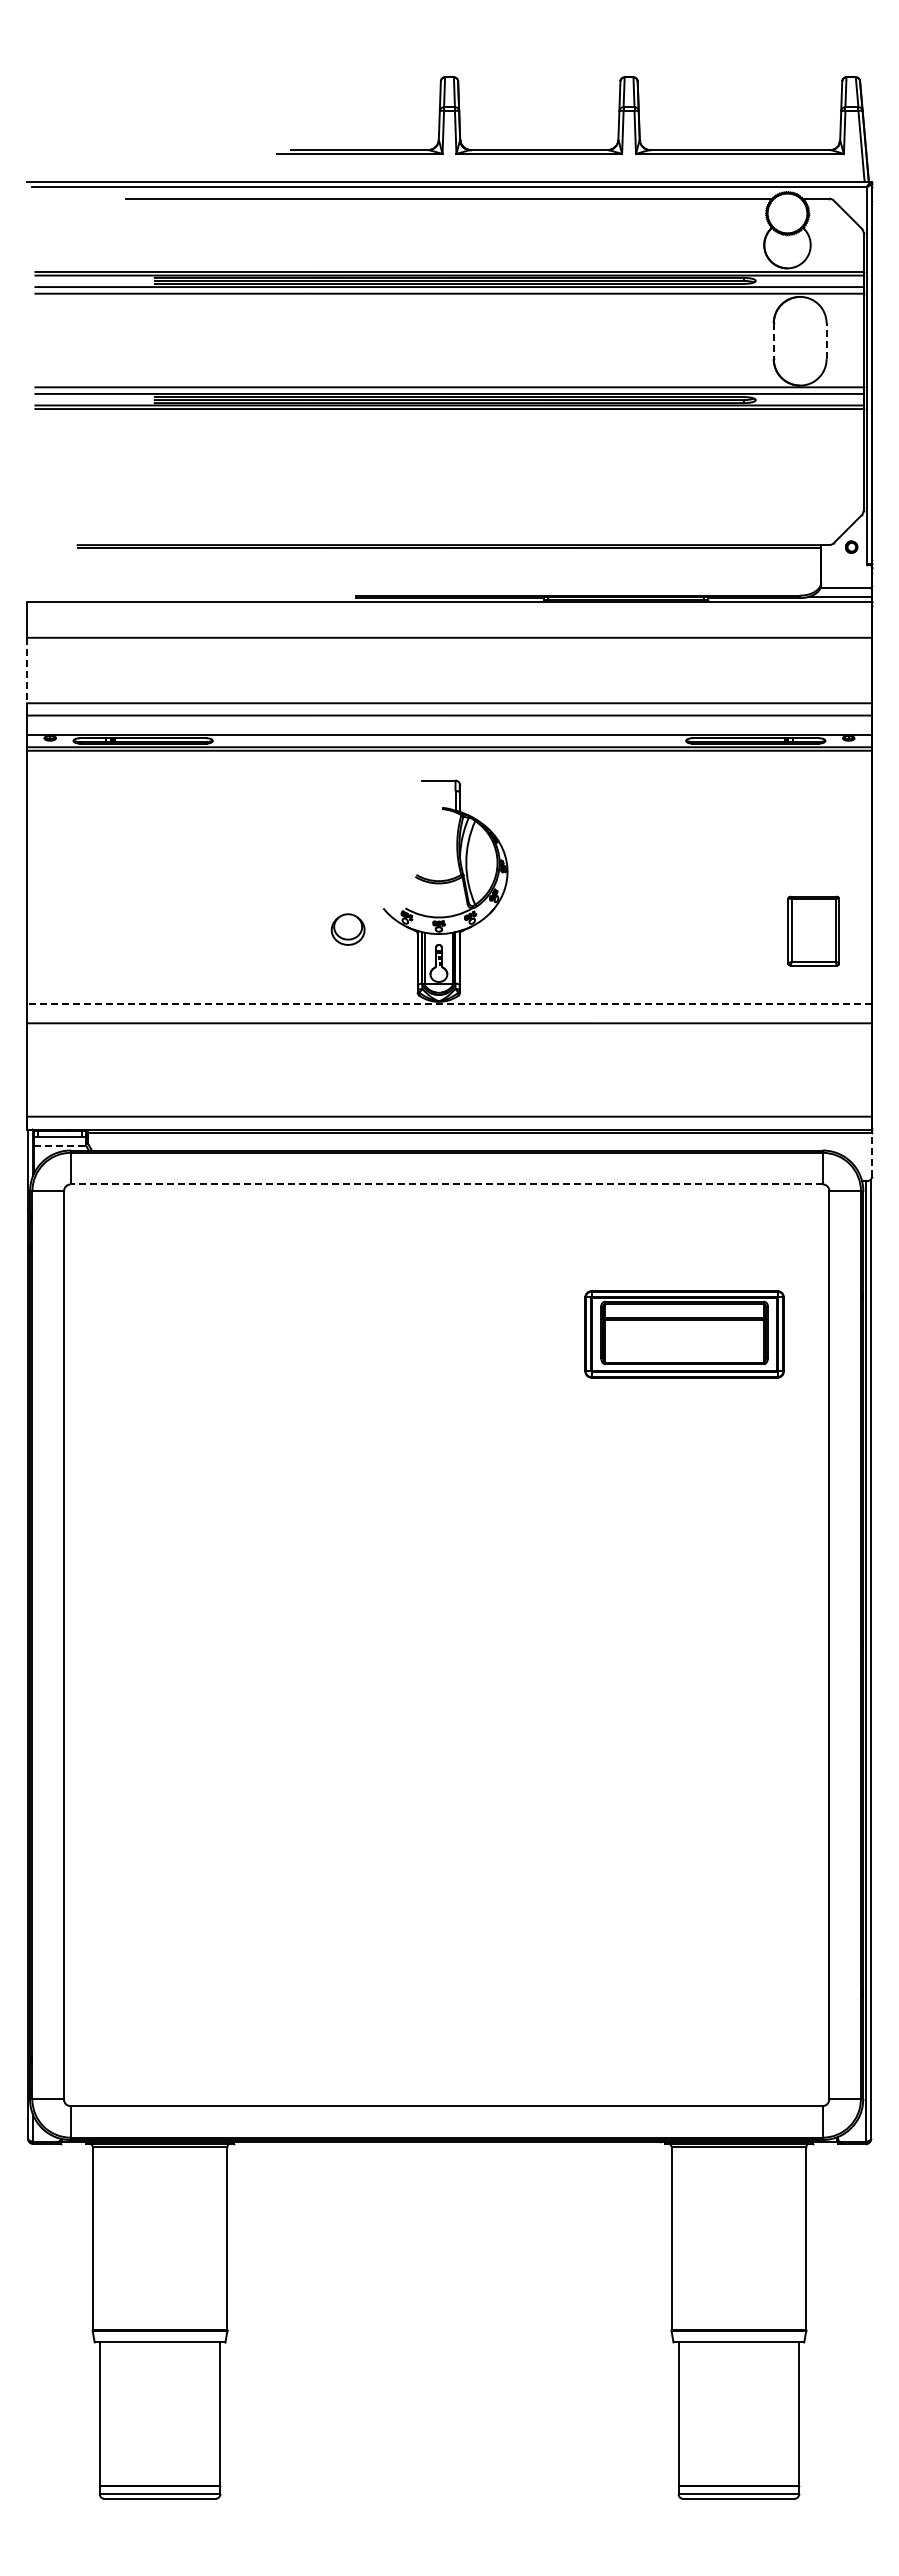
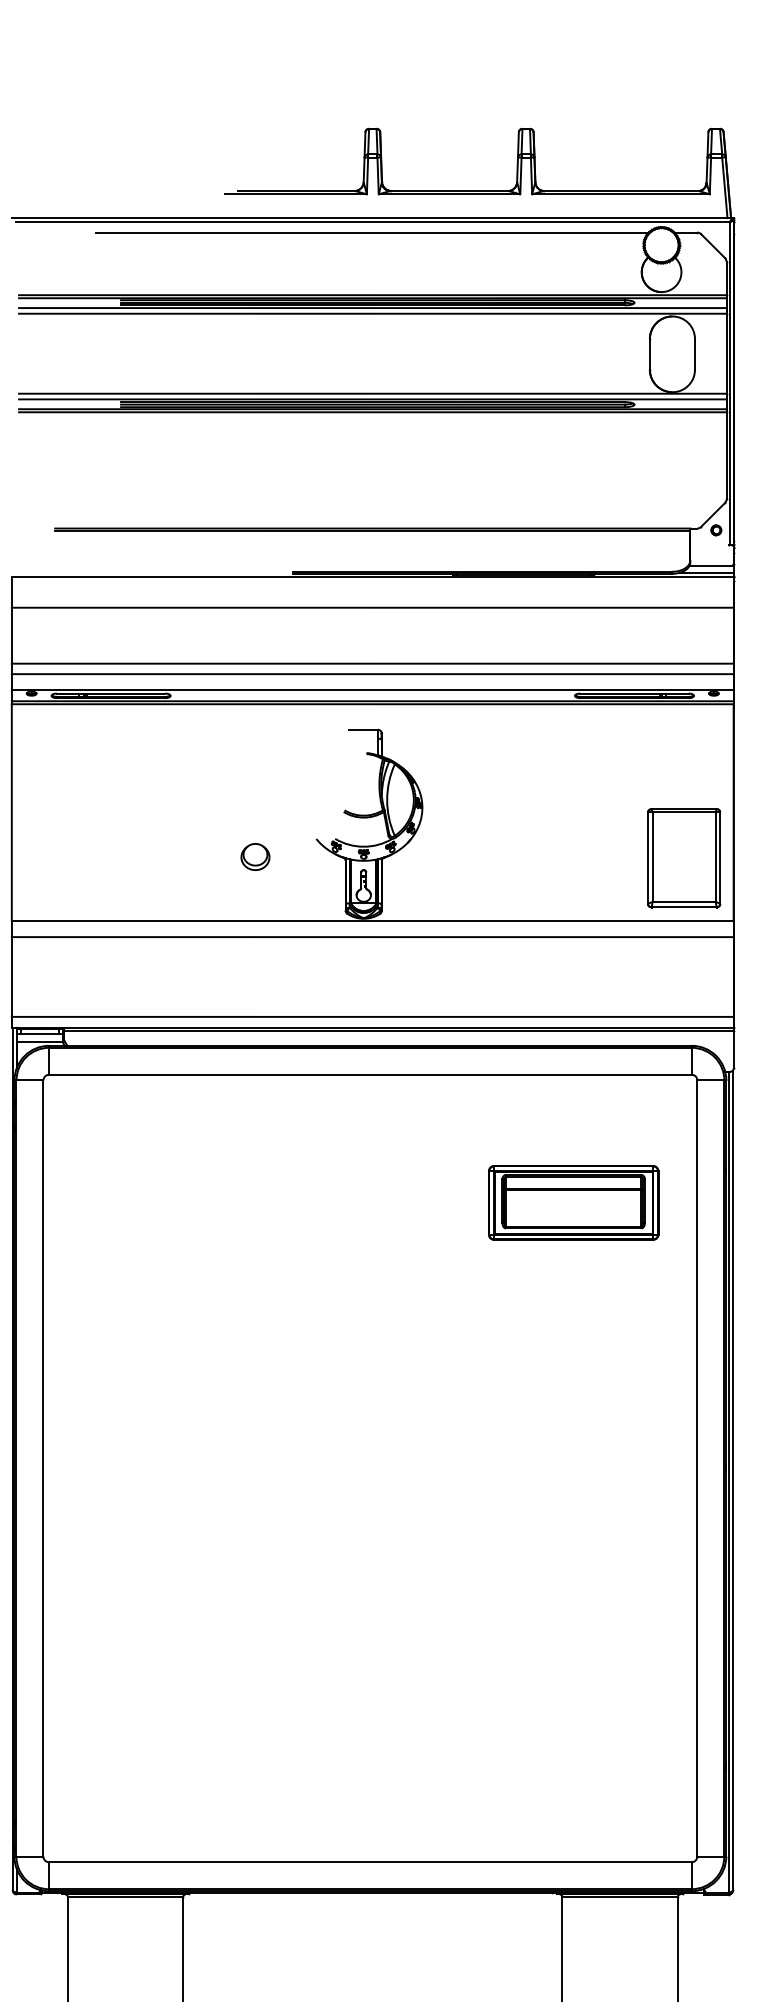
line: (773, 341) -> (649, 354), dashed -> solid
line: (826, 341) -> (694, 354), dashed -> solid
line: (27, 670) -> (12, 635), dashed -> solid
part: (347, 929) -> (254, 856), moved
part: (813, 931) -> (683, 858), size x1.67
line: (448, 1004) -> (371, 921), dashed -> solid
line: (60, 1145) -> (40, 1041), dashed -> solid
line: (871, 1154) -> (733, 1049), dashed -> solid
line: (446, 1184) -> (370, 1074), dashed -> solid

